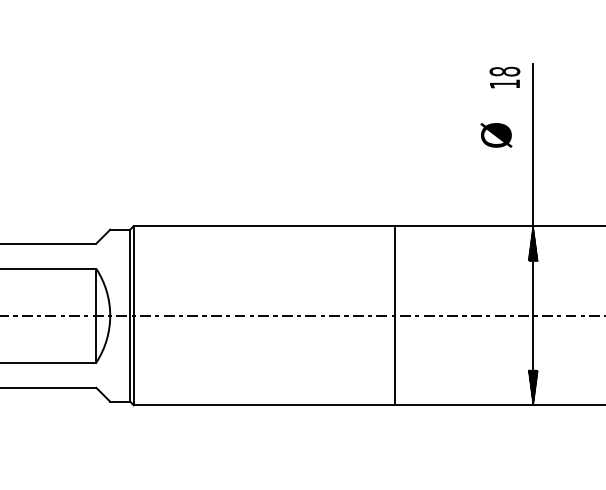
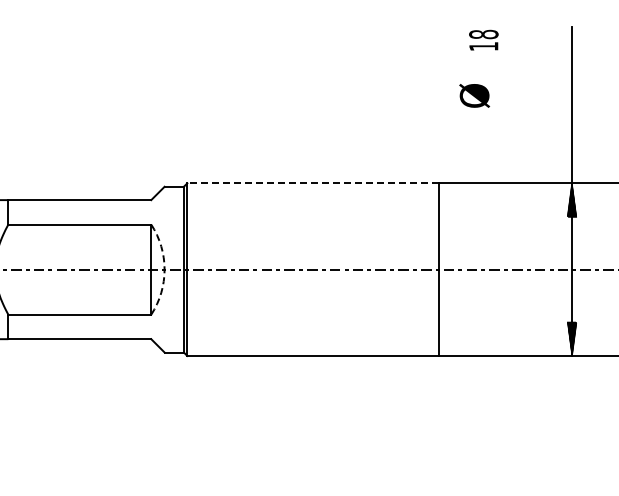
text: (504, 76) -> (483, 39), moved
text: (496, 134) -> (474, 95), moved
line: (264, 226) -> (313, 183), solid -> dashed
arc: (110, 315) -> (164, 269), solid -> dashed

